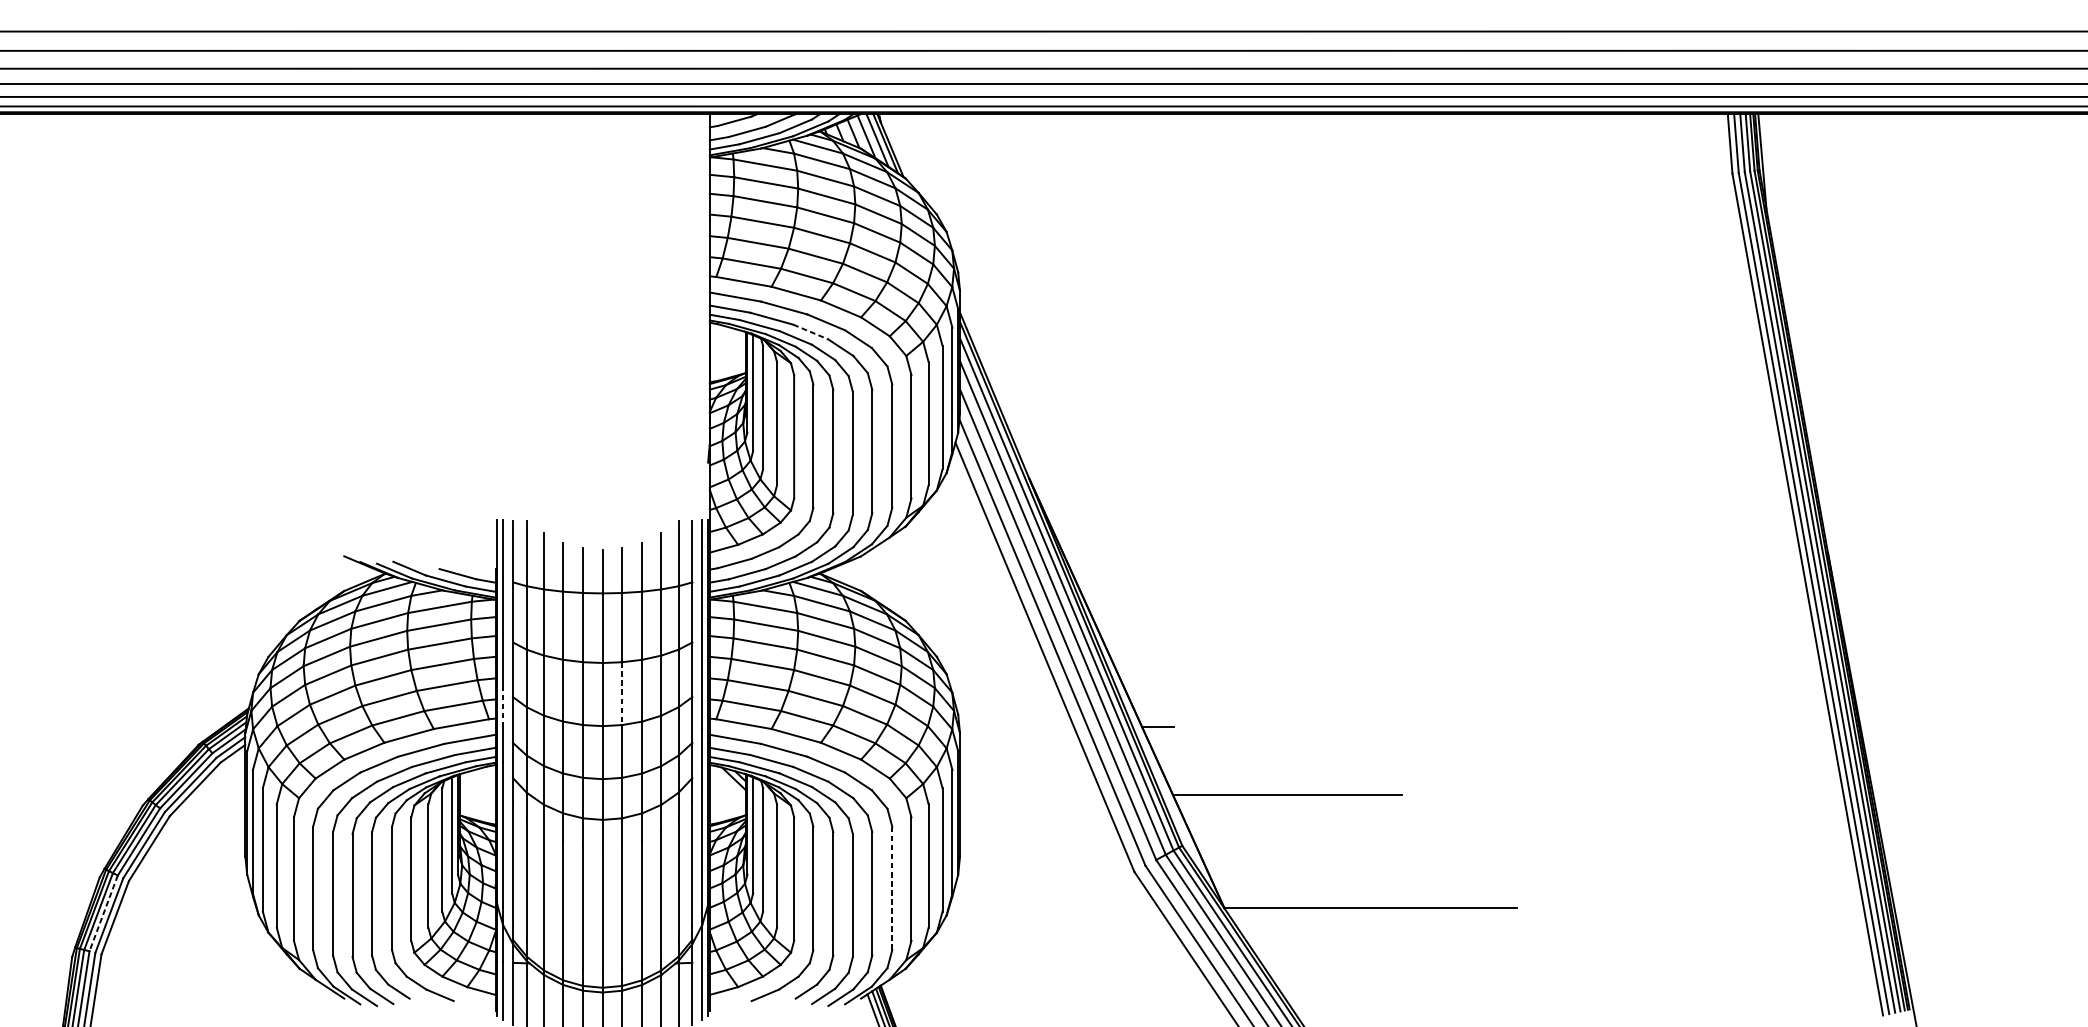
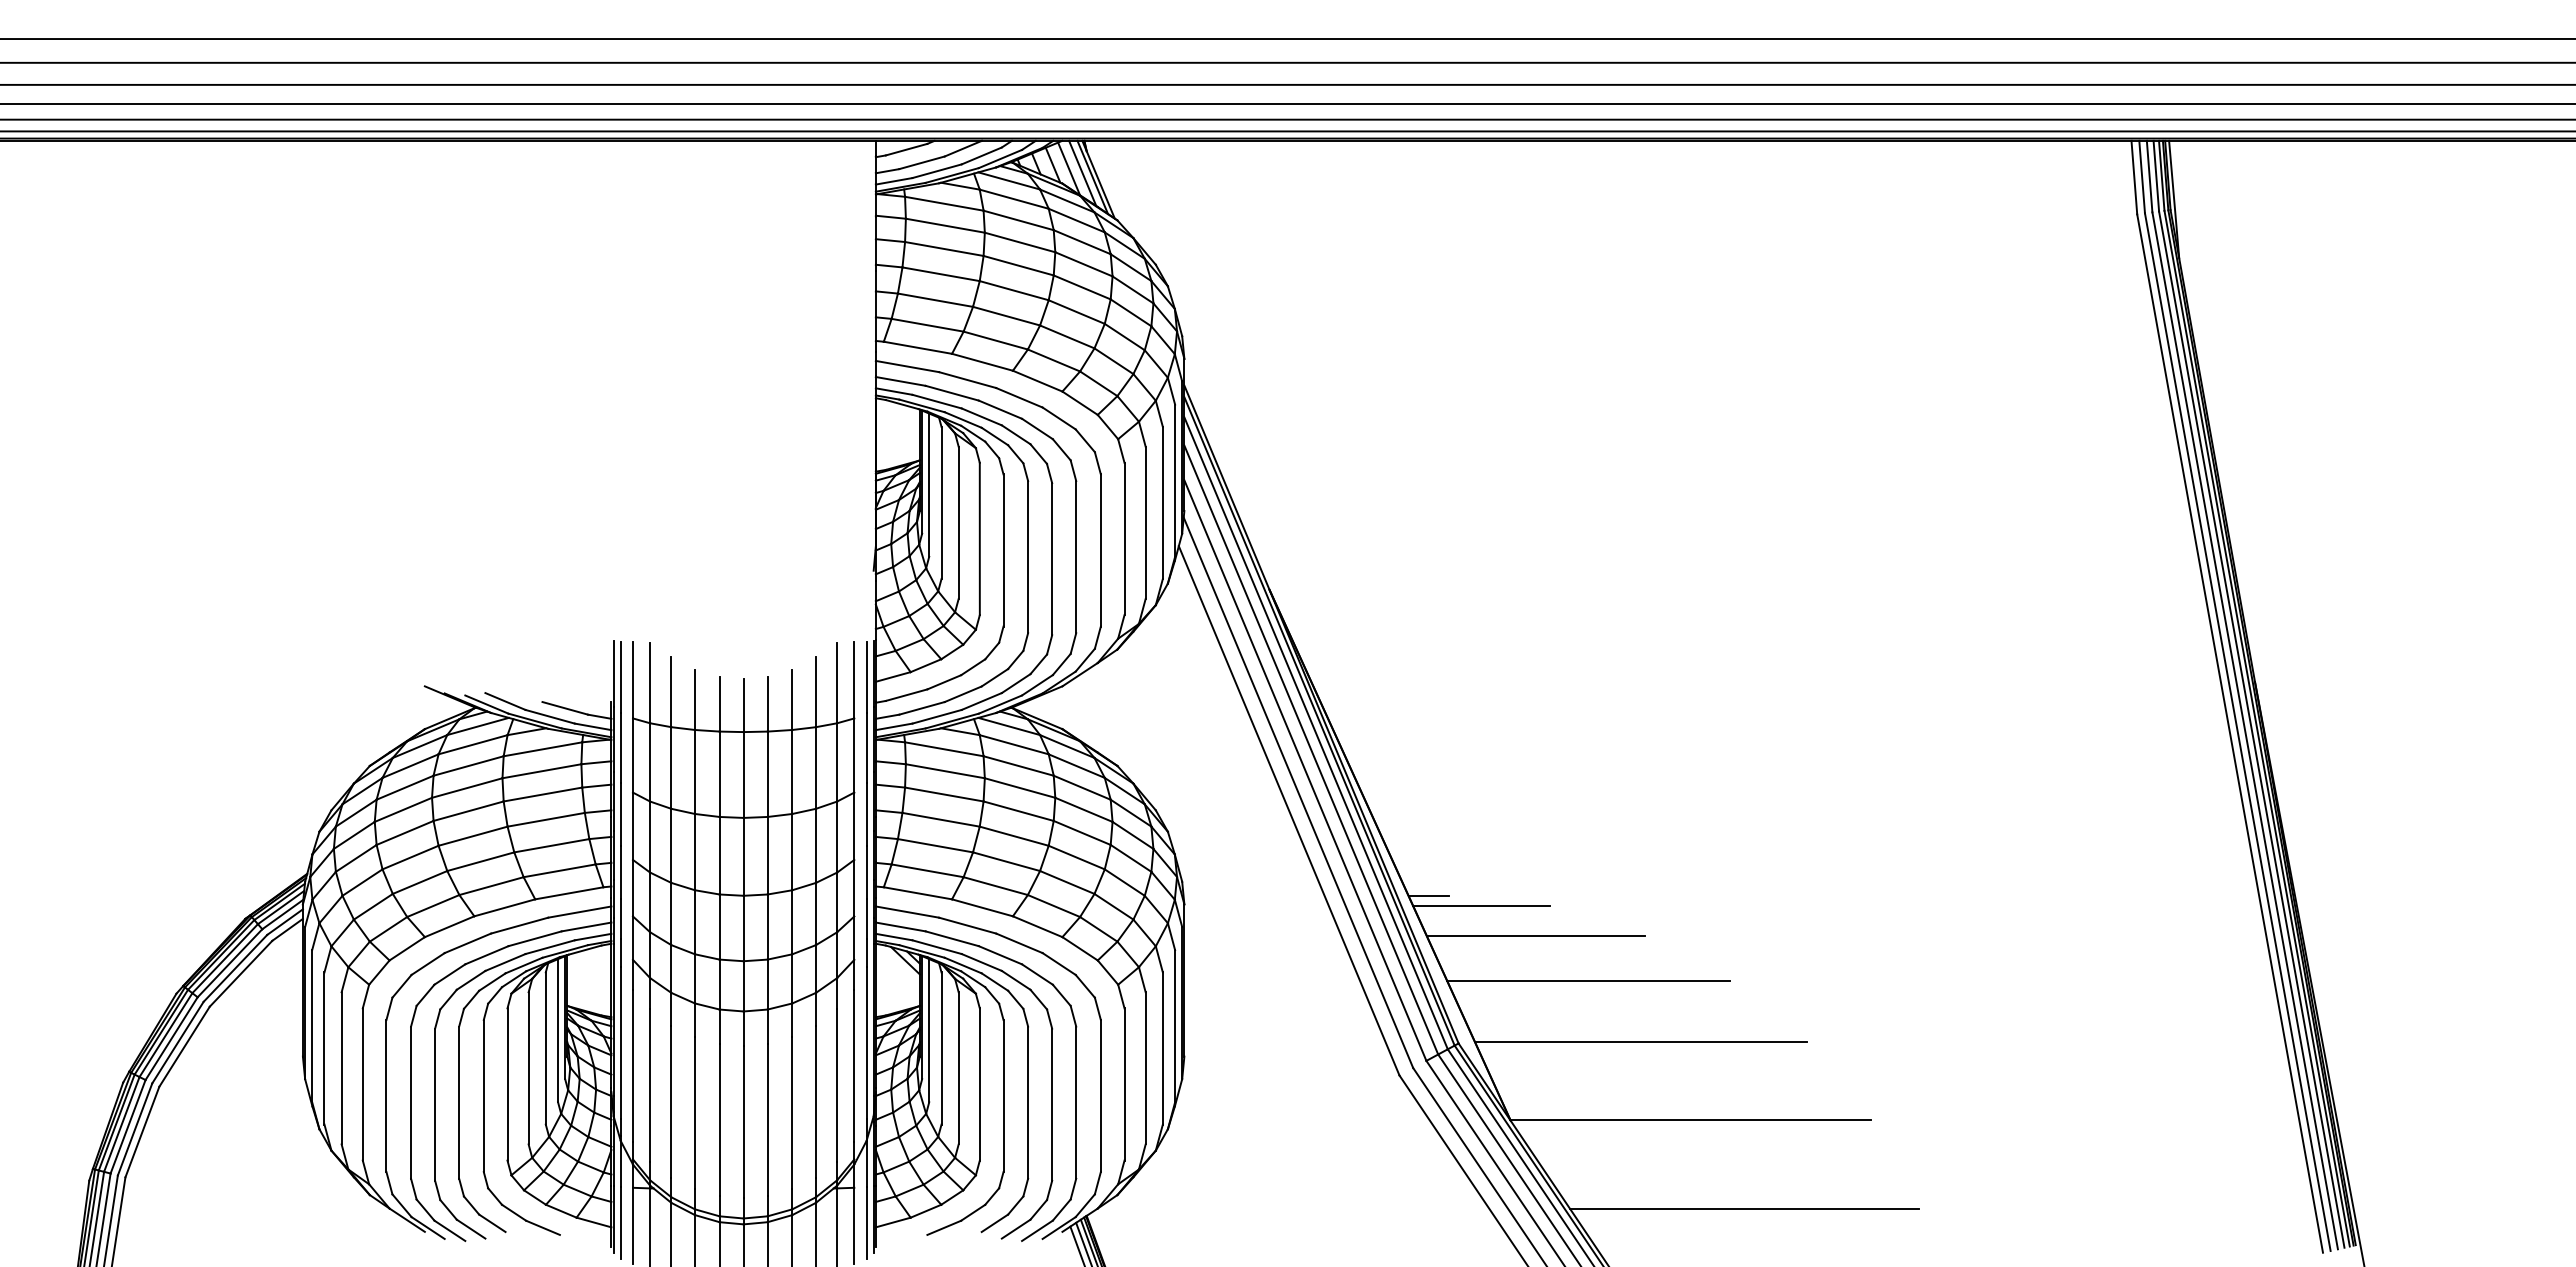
line: (810, 331) -> (1000, 409), dashed -> solid
line: (622, 693) -> (767, 855), dashed -> solid
line: (502, 707) -> (620, 872), dashed -> solid
line: (1200, 734) -> (1481, 906), added
line: (1244, 758) -> (1535, 935), added
line: (1329, 845) -> (1640, 1042), added
line: (891, 888) -> (1100, 1095), dashed -> solid
line: (103, 913) -> (128, 1126), dashed -> solid
line: (1413, 979) -> (1743, 1208), added

